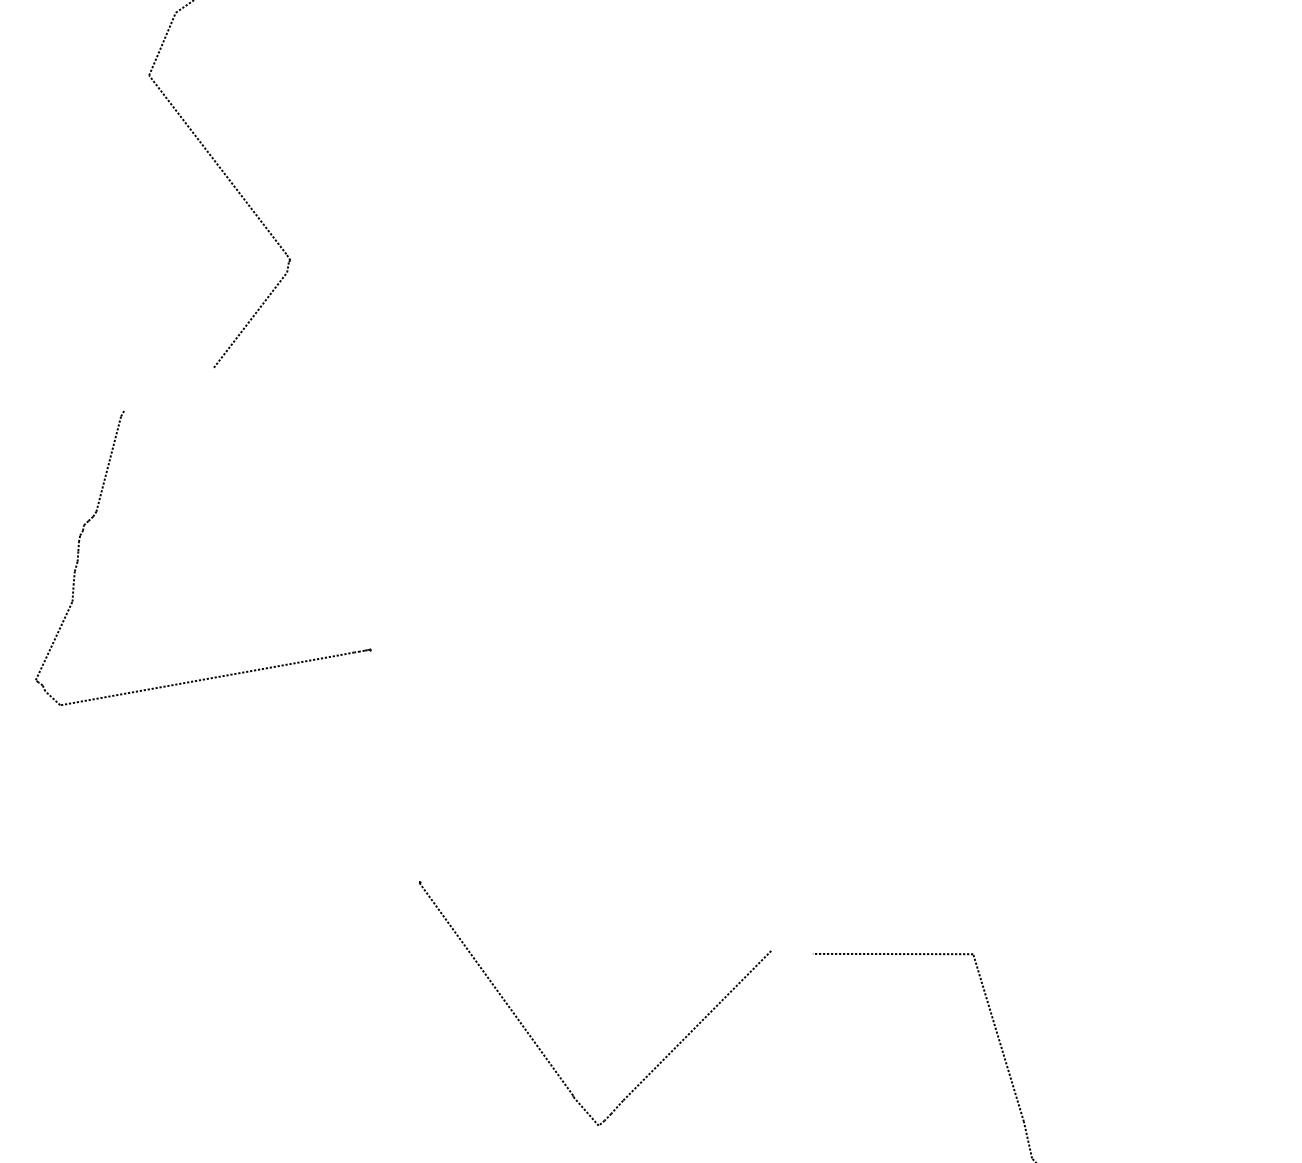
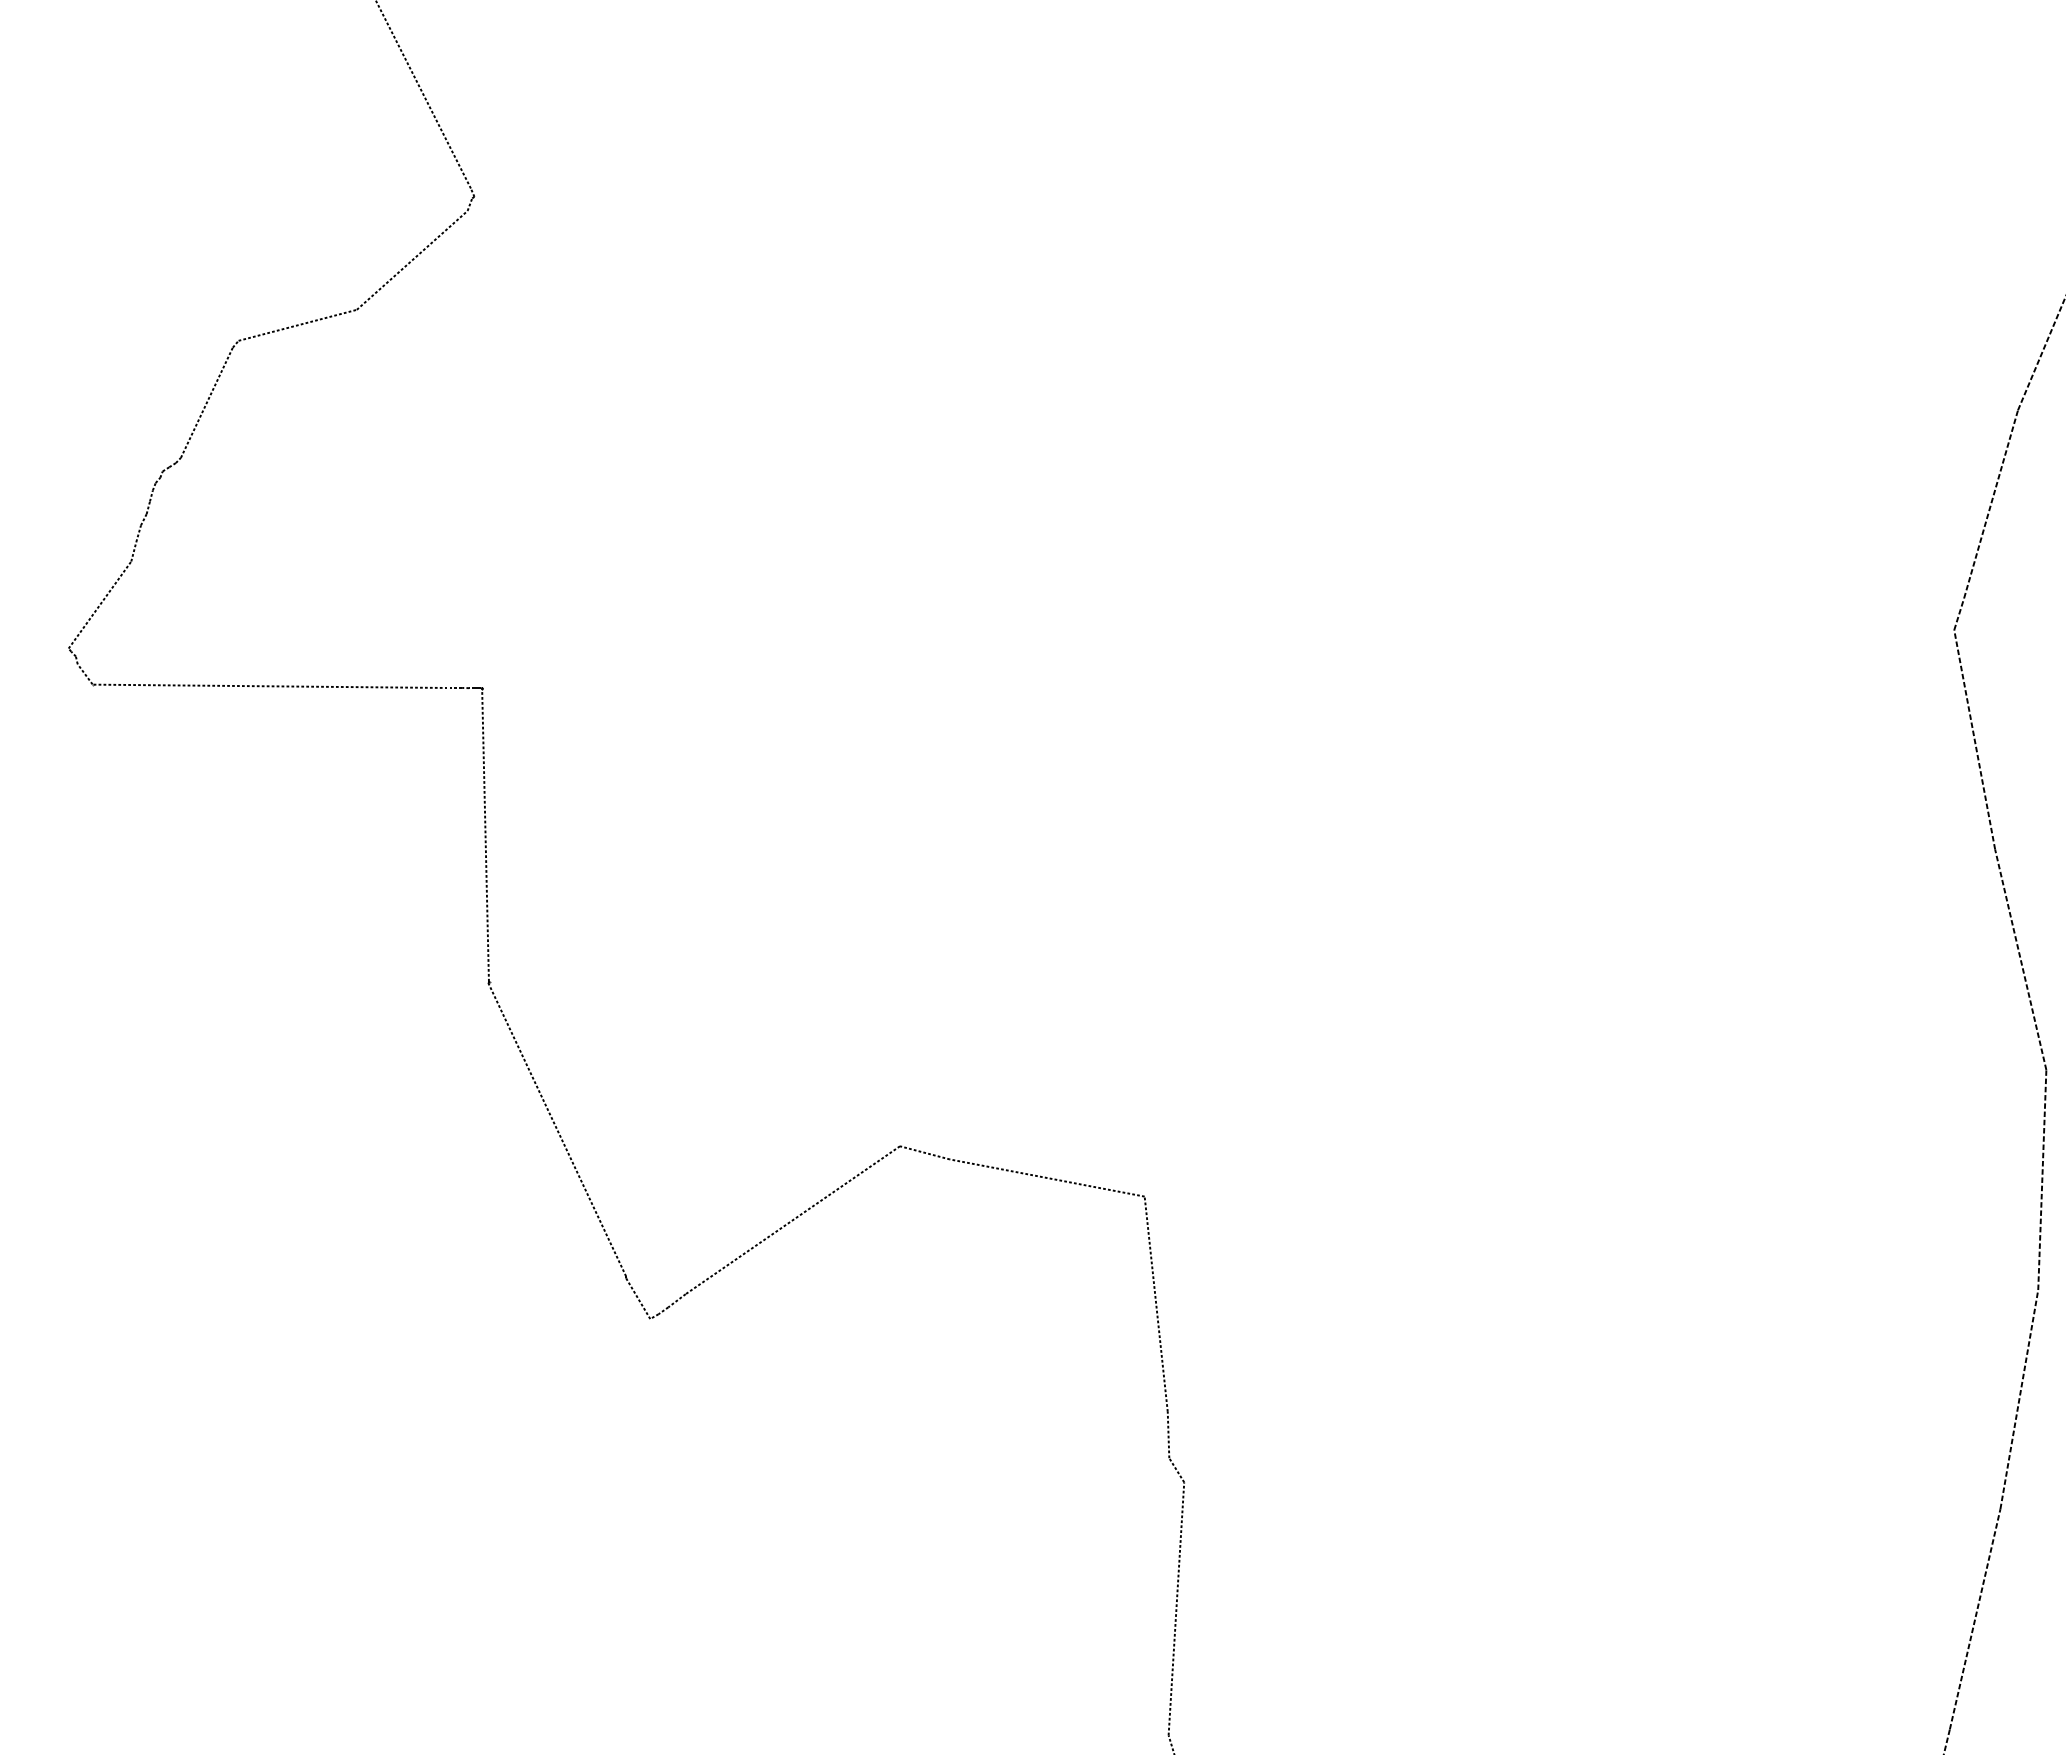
line: (168, 388) -> (297, 324), added
line: (394, 765) -> (485, 834), added
line: (791, 952) -> (924, 1152), added

